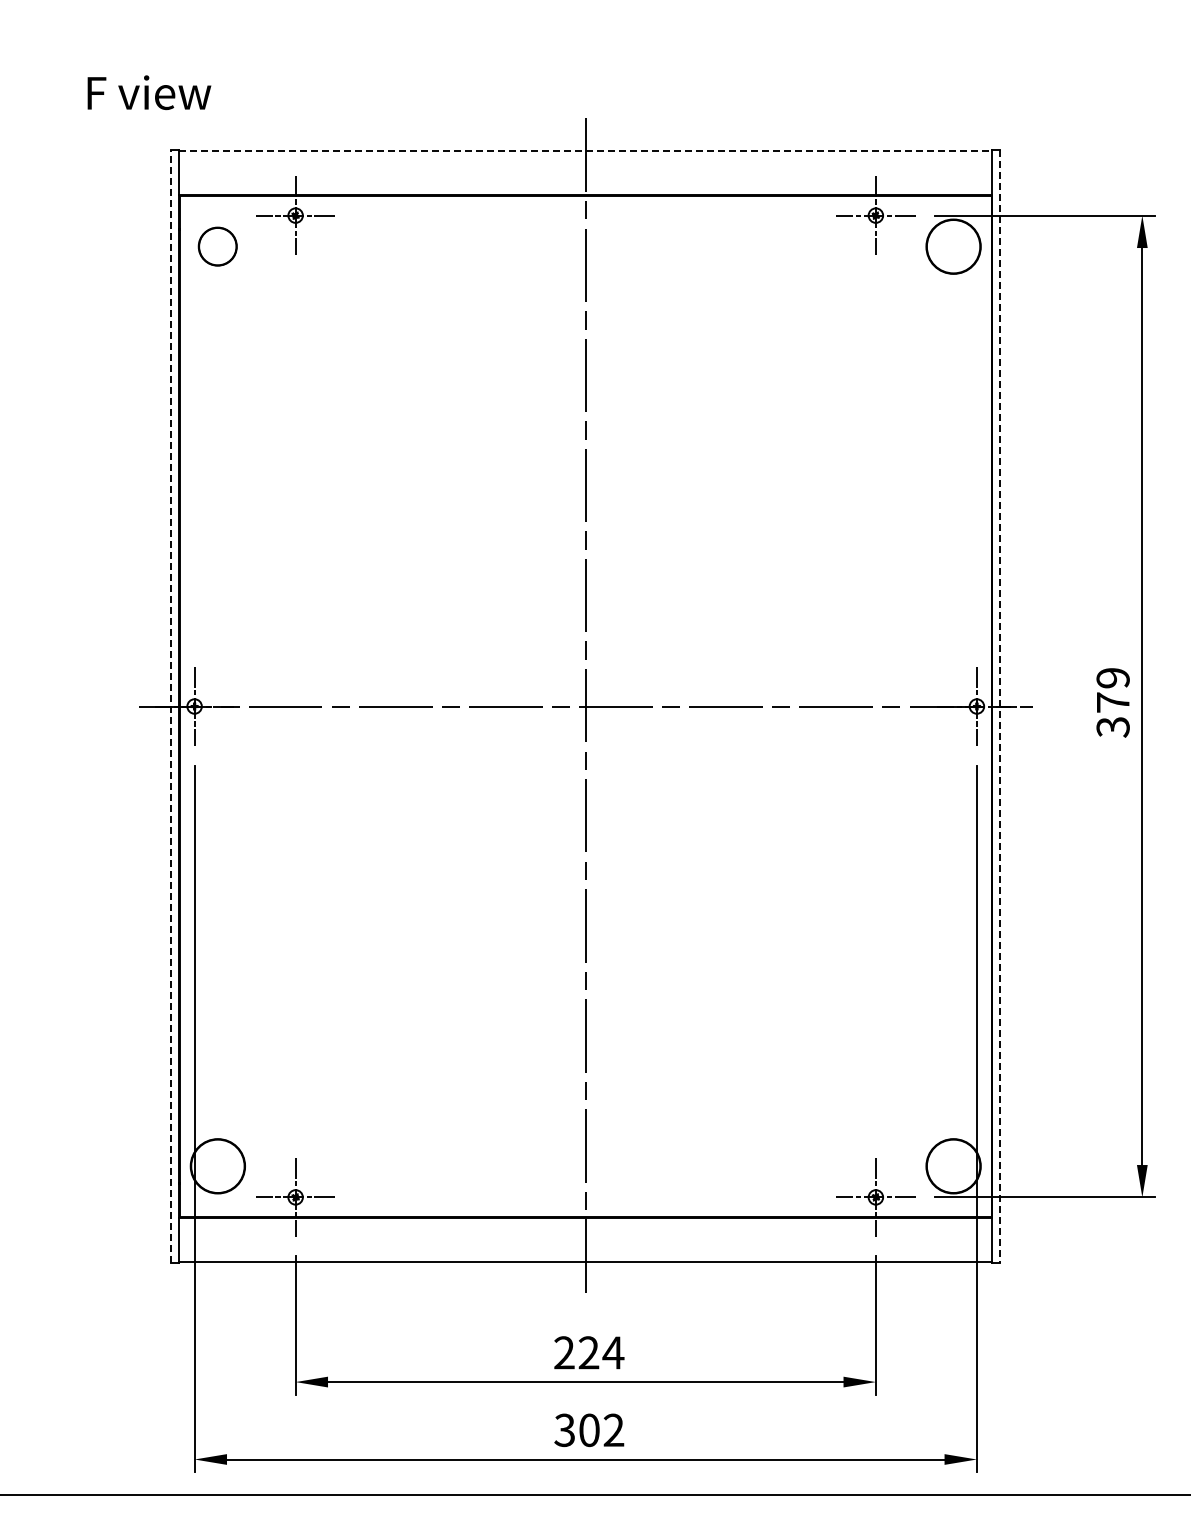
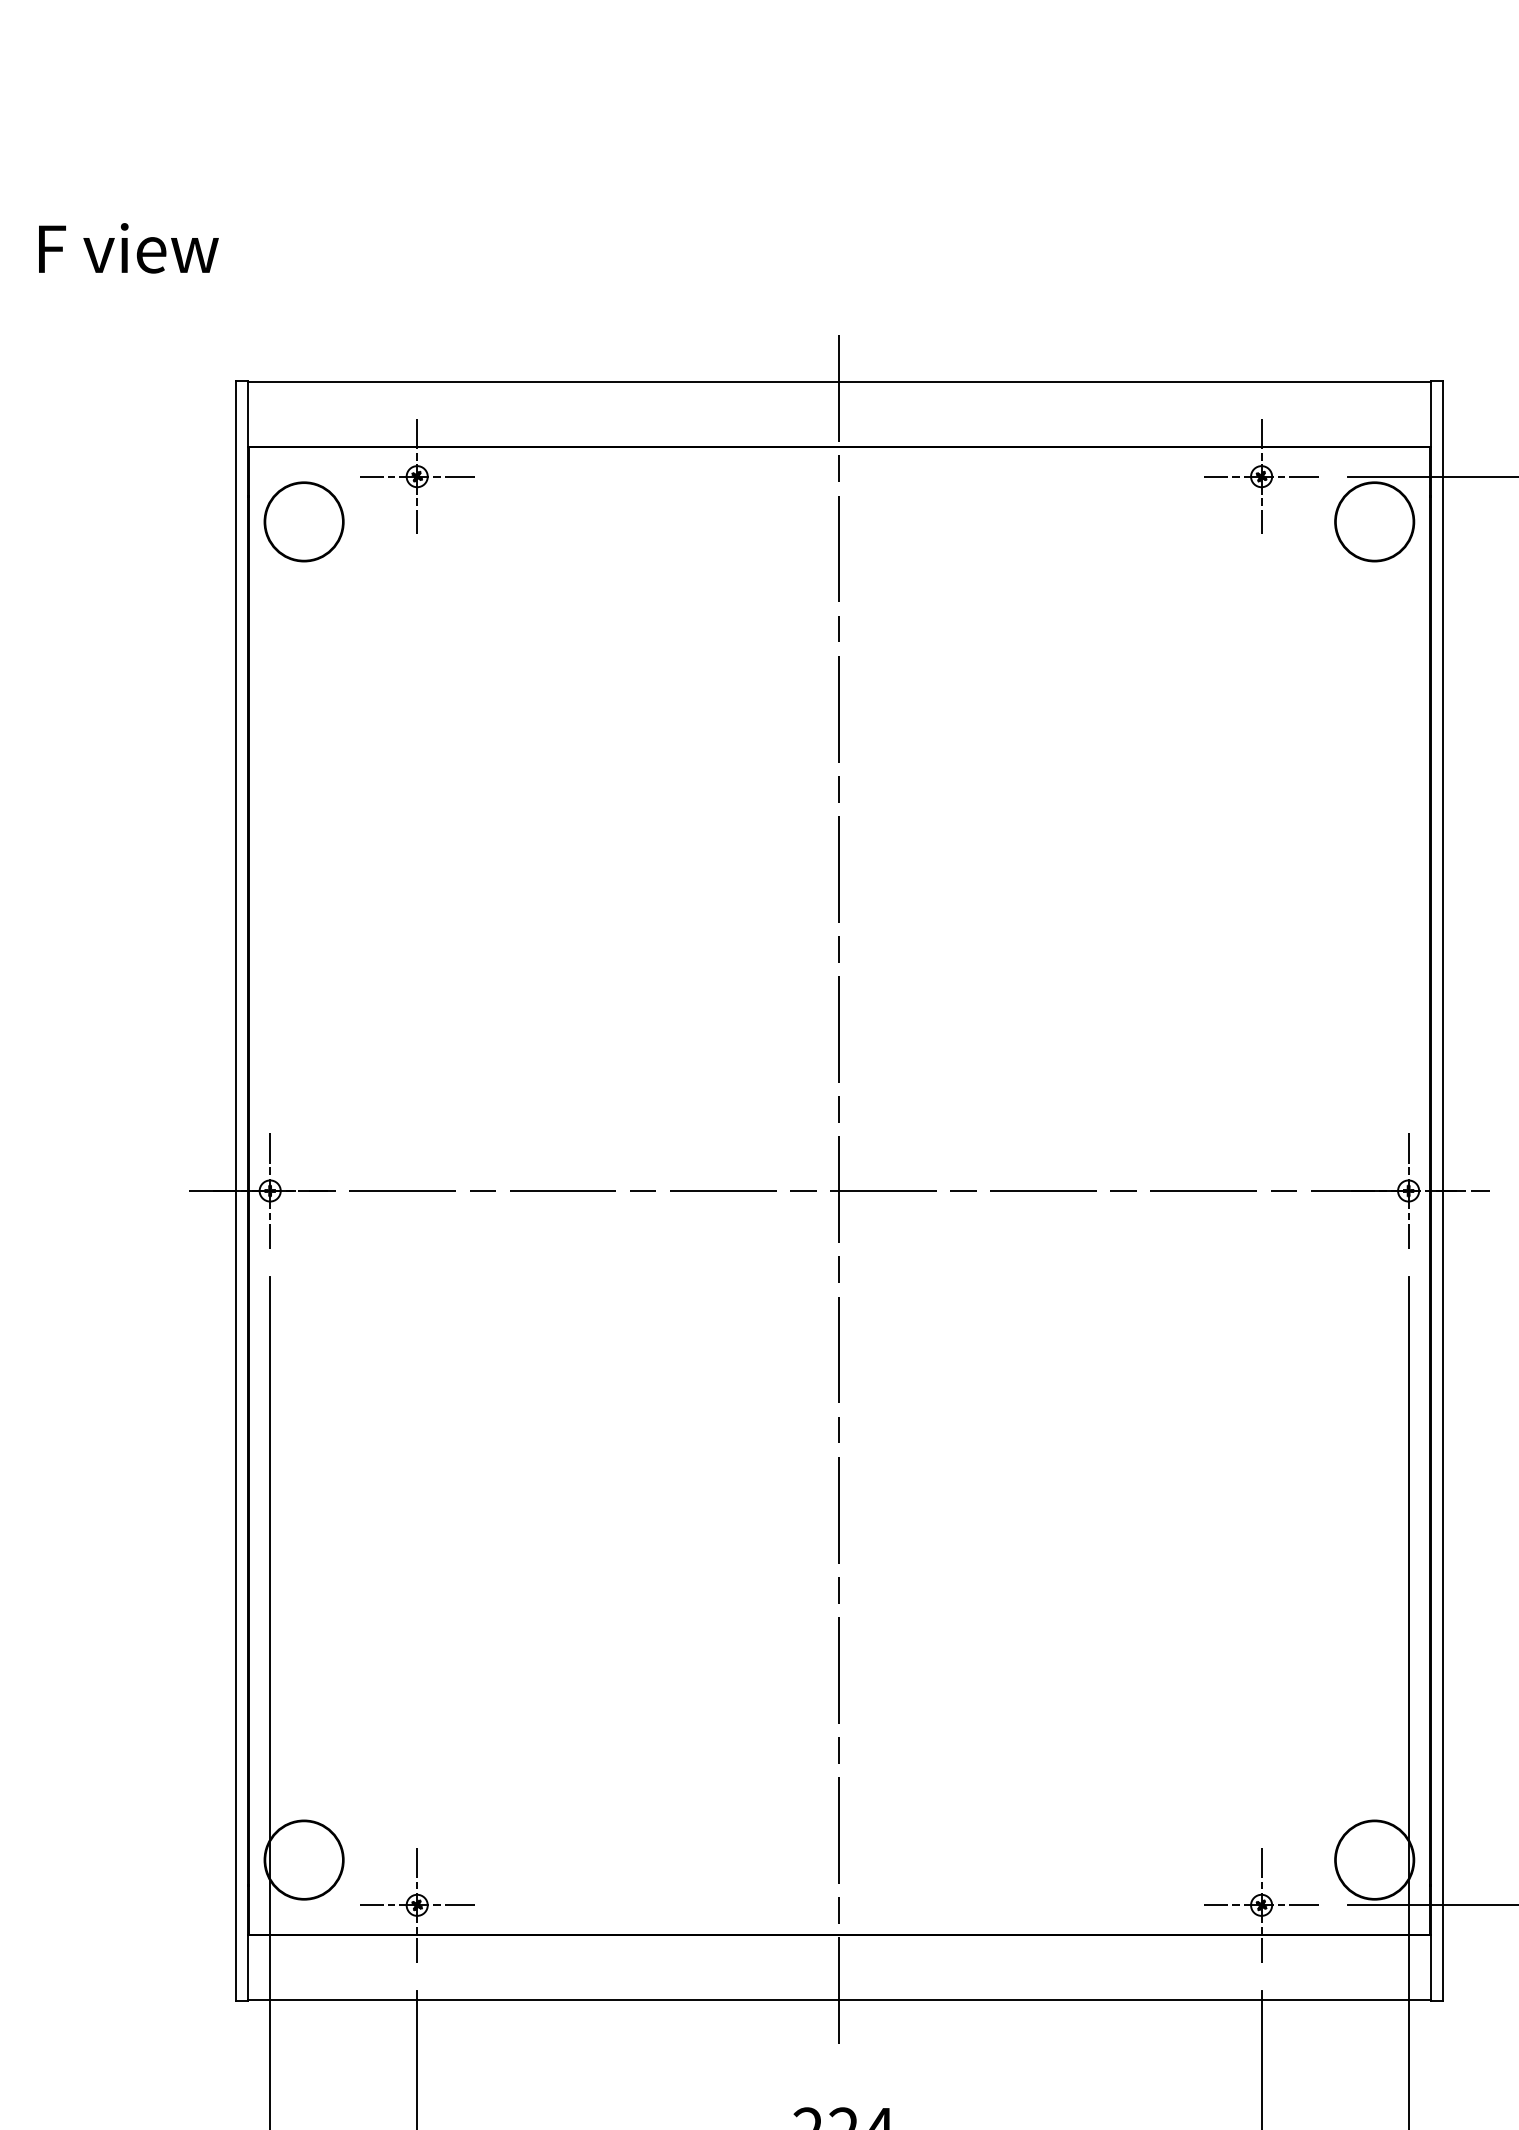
text: (149, 92) -> (128, 248), moved
line: (585, 150) -> (839, 381), dashed -> solid
circle: (217, 246) -> (303, 521), size x1.43
line: (171, 706) -> (236, 1190), dashed -> solid
line: (1000, 706) -> (1442, 1190), dashed -> solid

